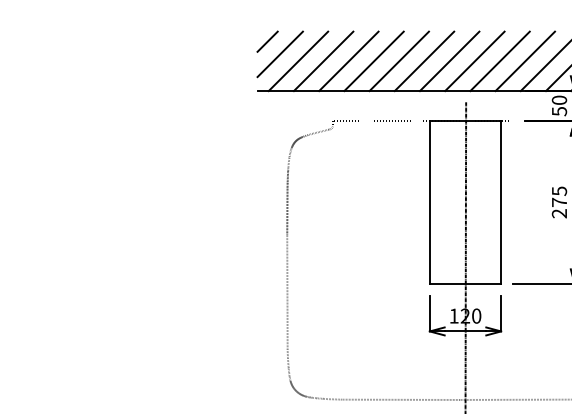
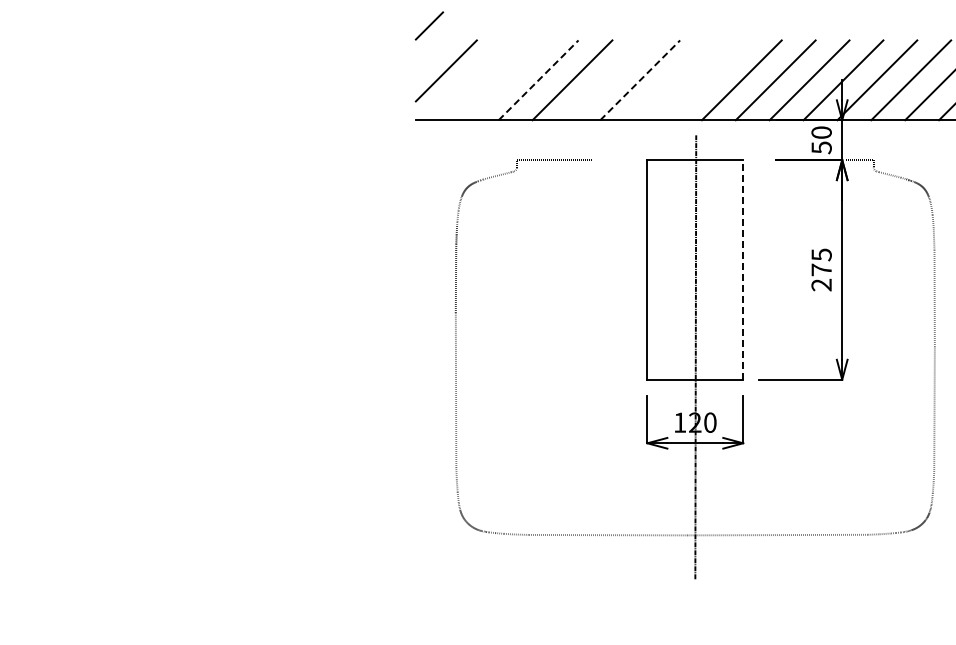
line: (267, 41) -> (429, 25), moved
line: (348, 60) -> (538, 79), solid -> dashed
line: (424, 60) -> (640, 79), solid -> dashed
line: (298, 61) -> (470, 80), removed
line: (323, 61) -> (504, 80), removed
line: (399, 61) -> (606, 80), removed
line: (449, 61) -> (674, 80), removed
line: (474, 61) -> (707, 80), removed
line: (501, 202) -> (743, 269), solid -> dashed

